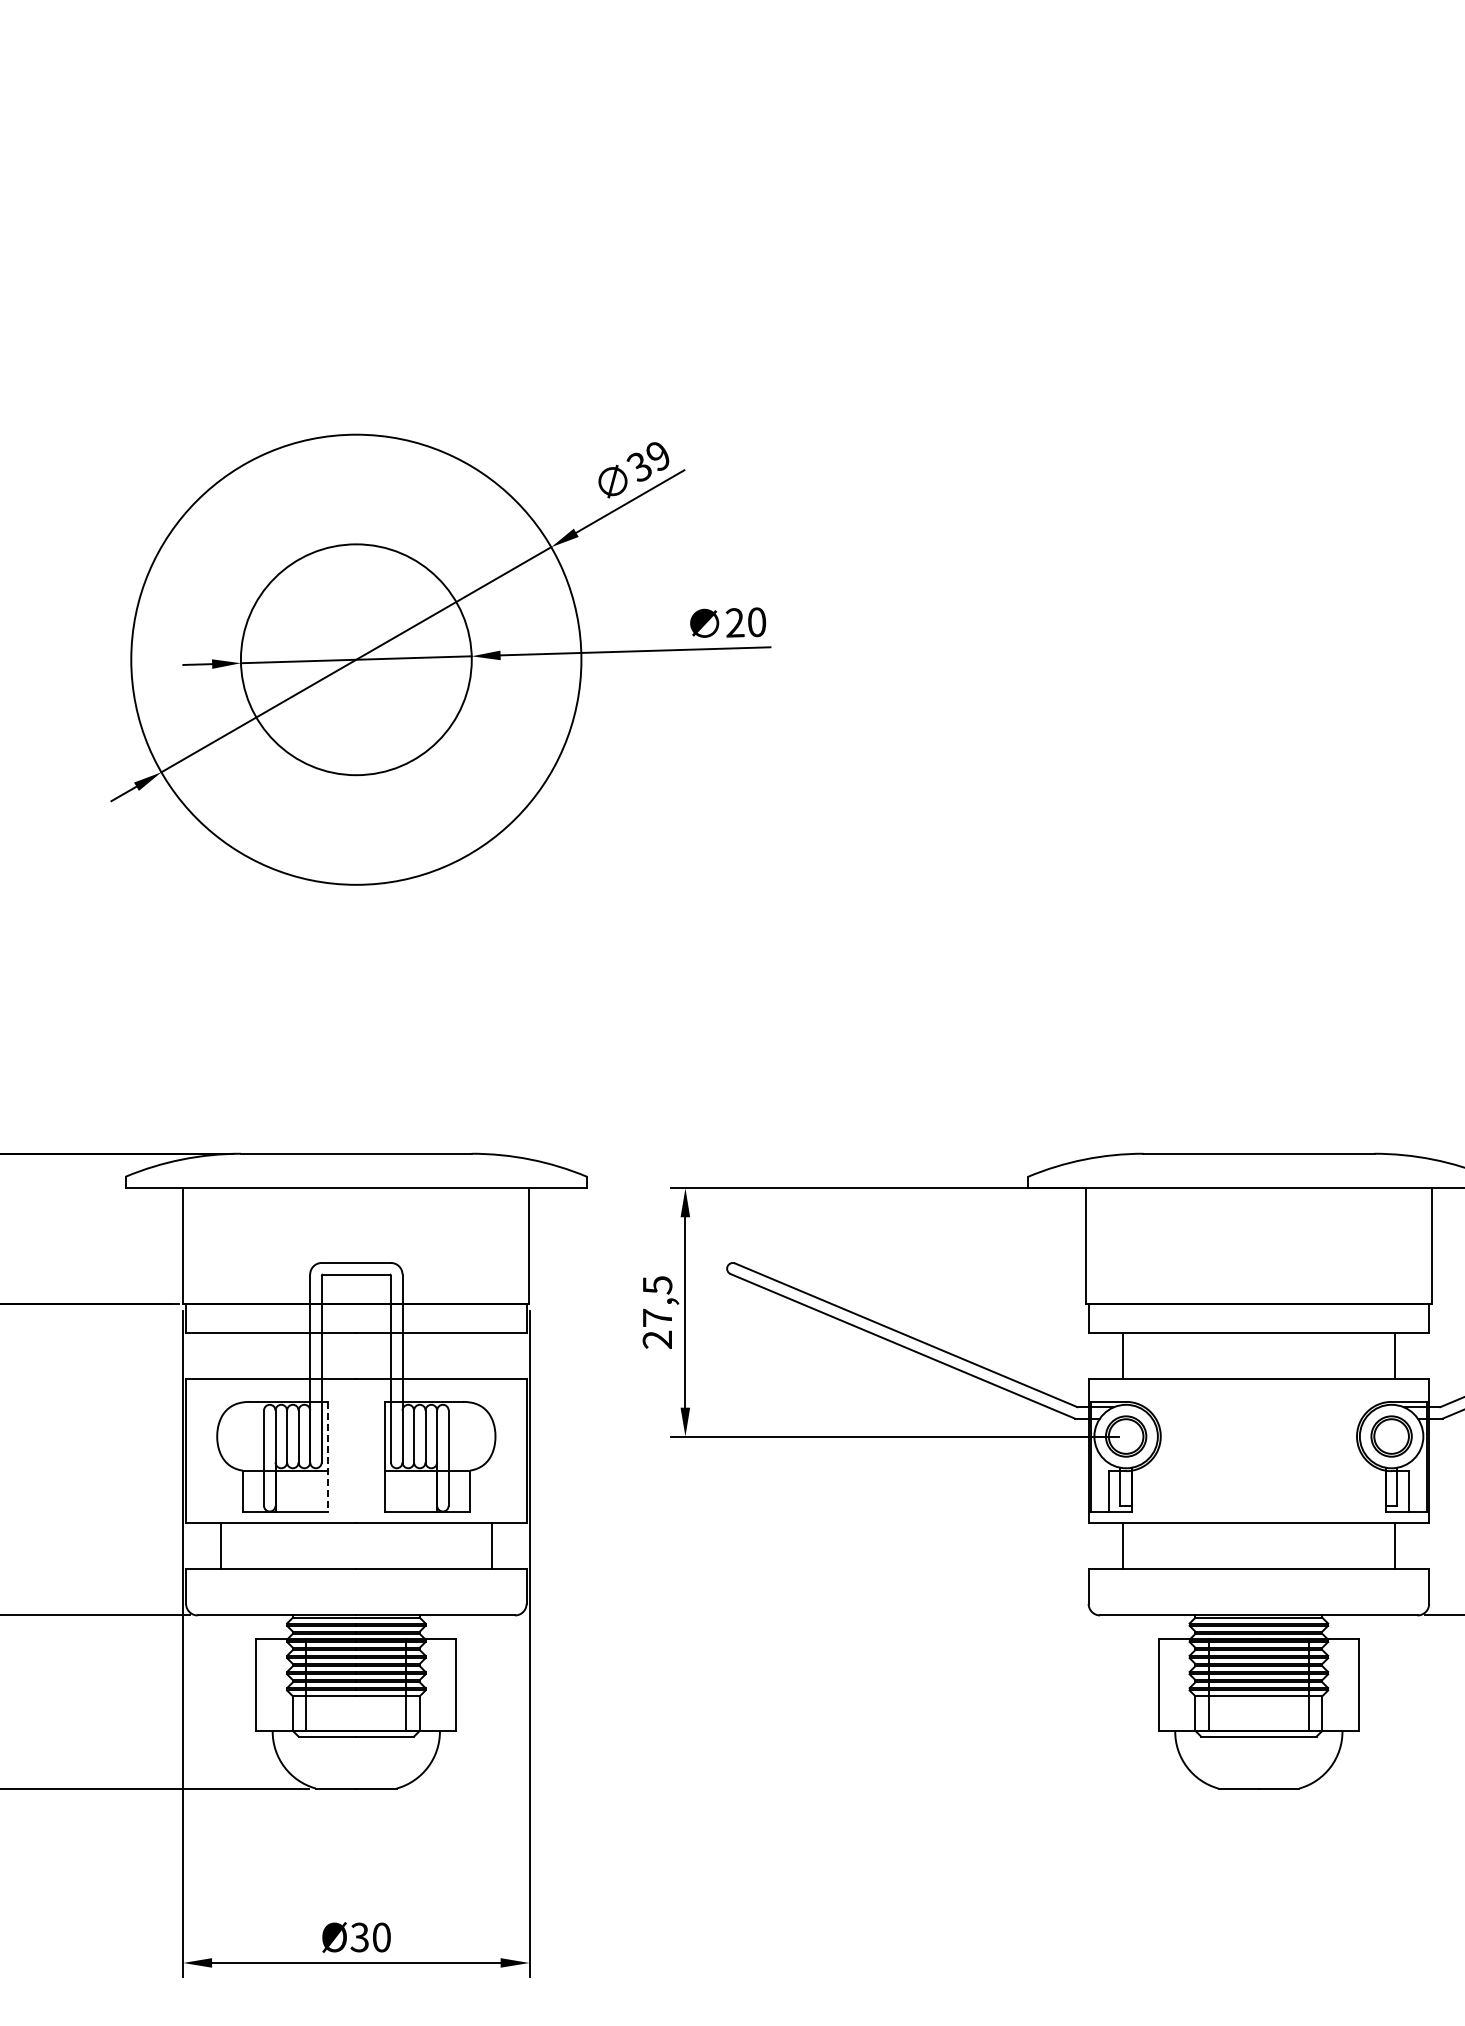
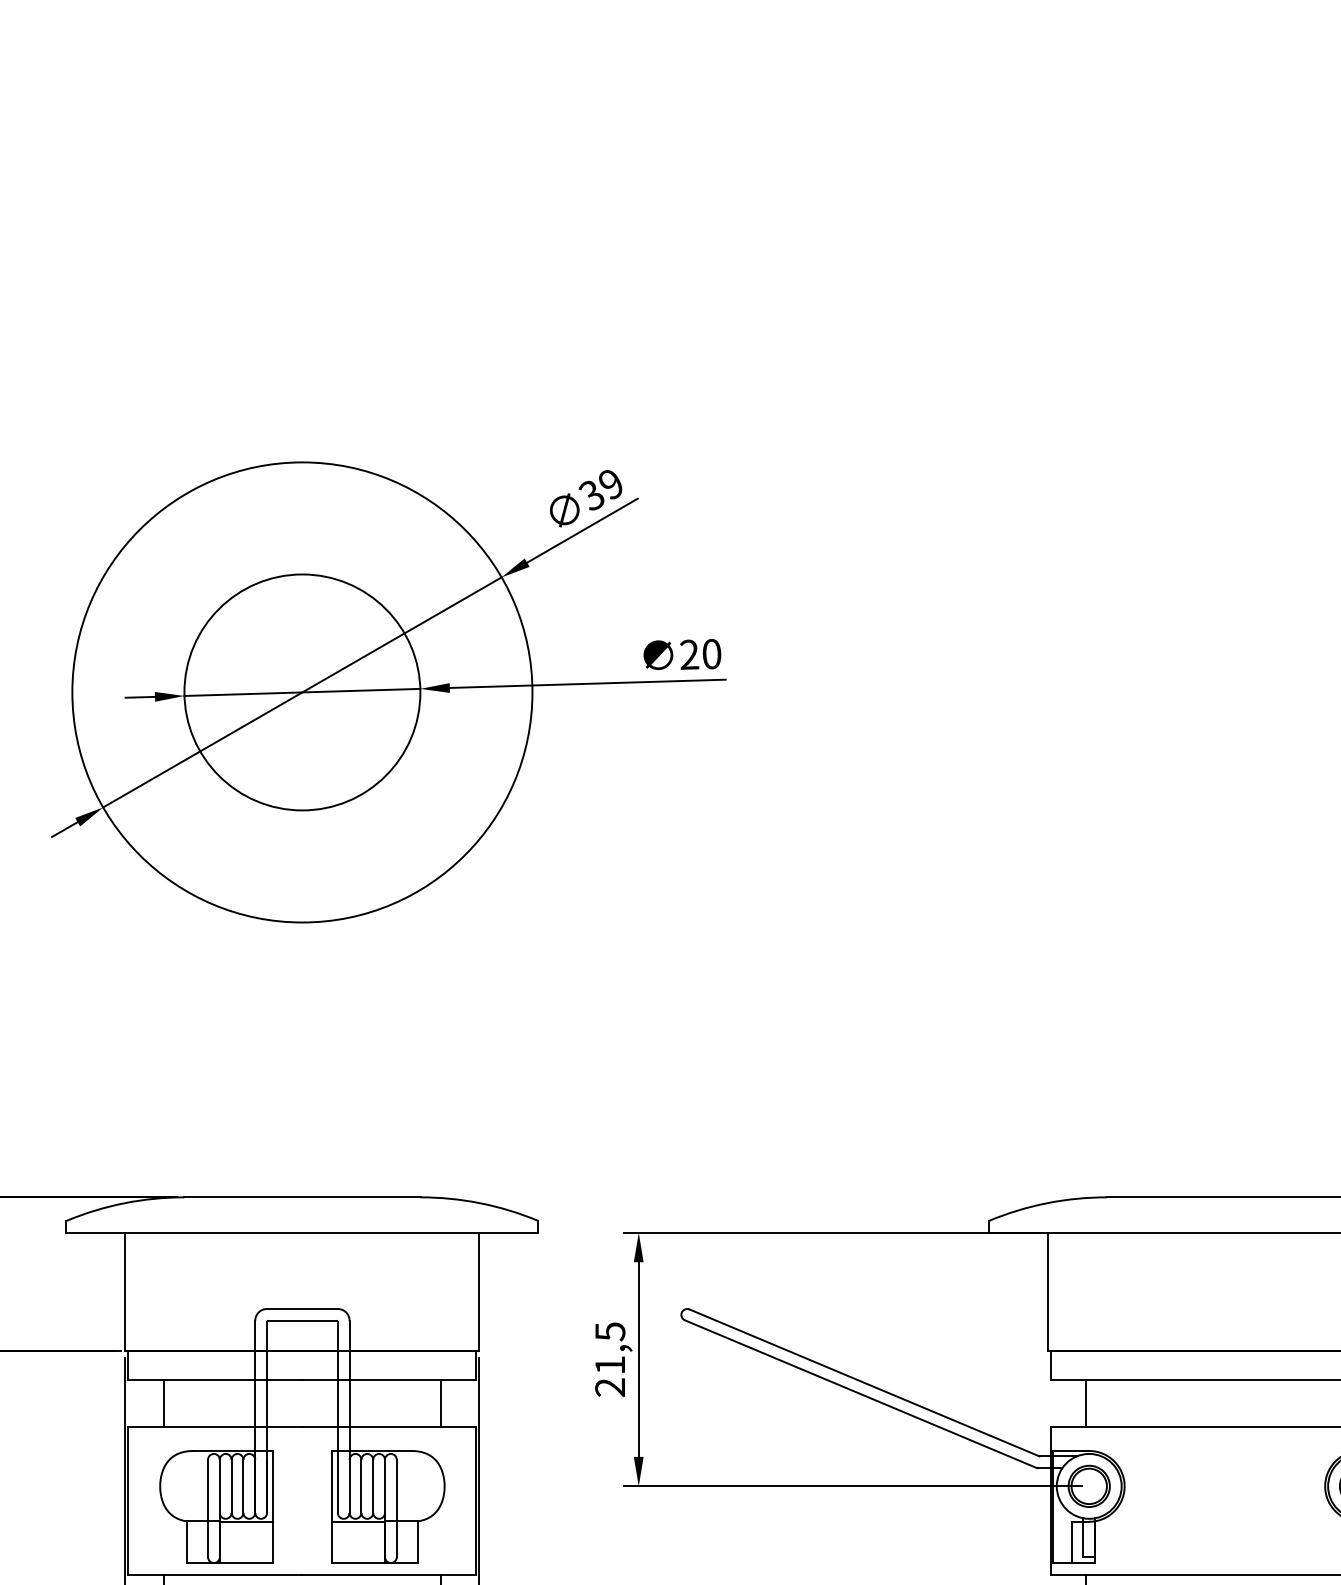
text: (657, 1317) -> (610, 1364), 27,5 -> 21,5
line: (220, 1355) -> (163, 1403), added
line: (491, 1355) -> (440, 1403), added
line: (327, 1456) -> (272, 1506), dashed -> solid

